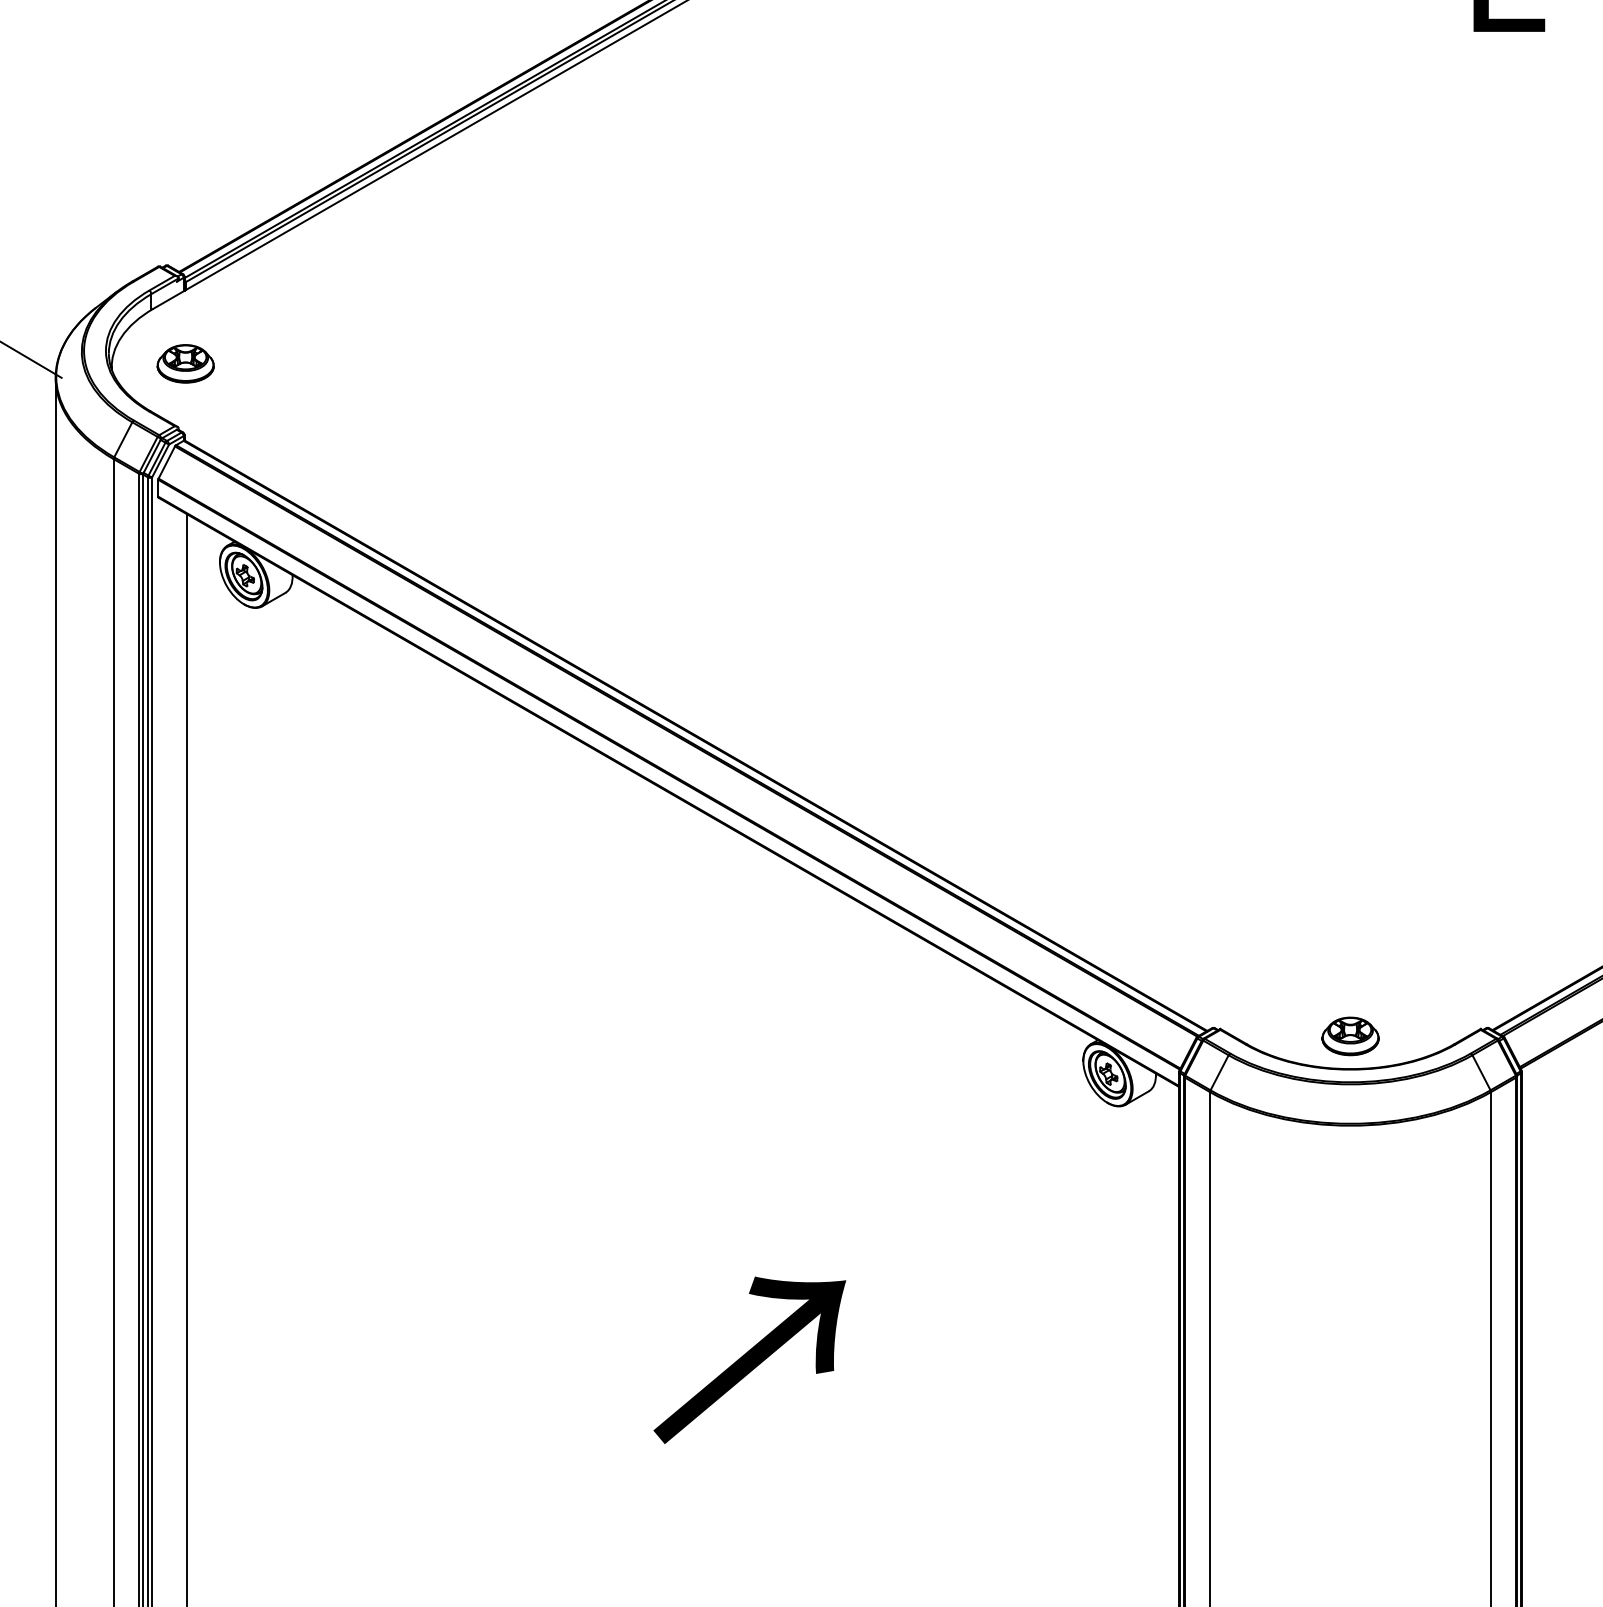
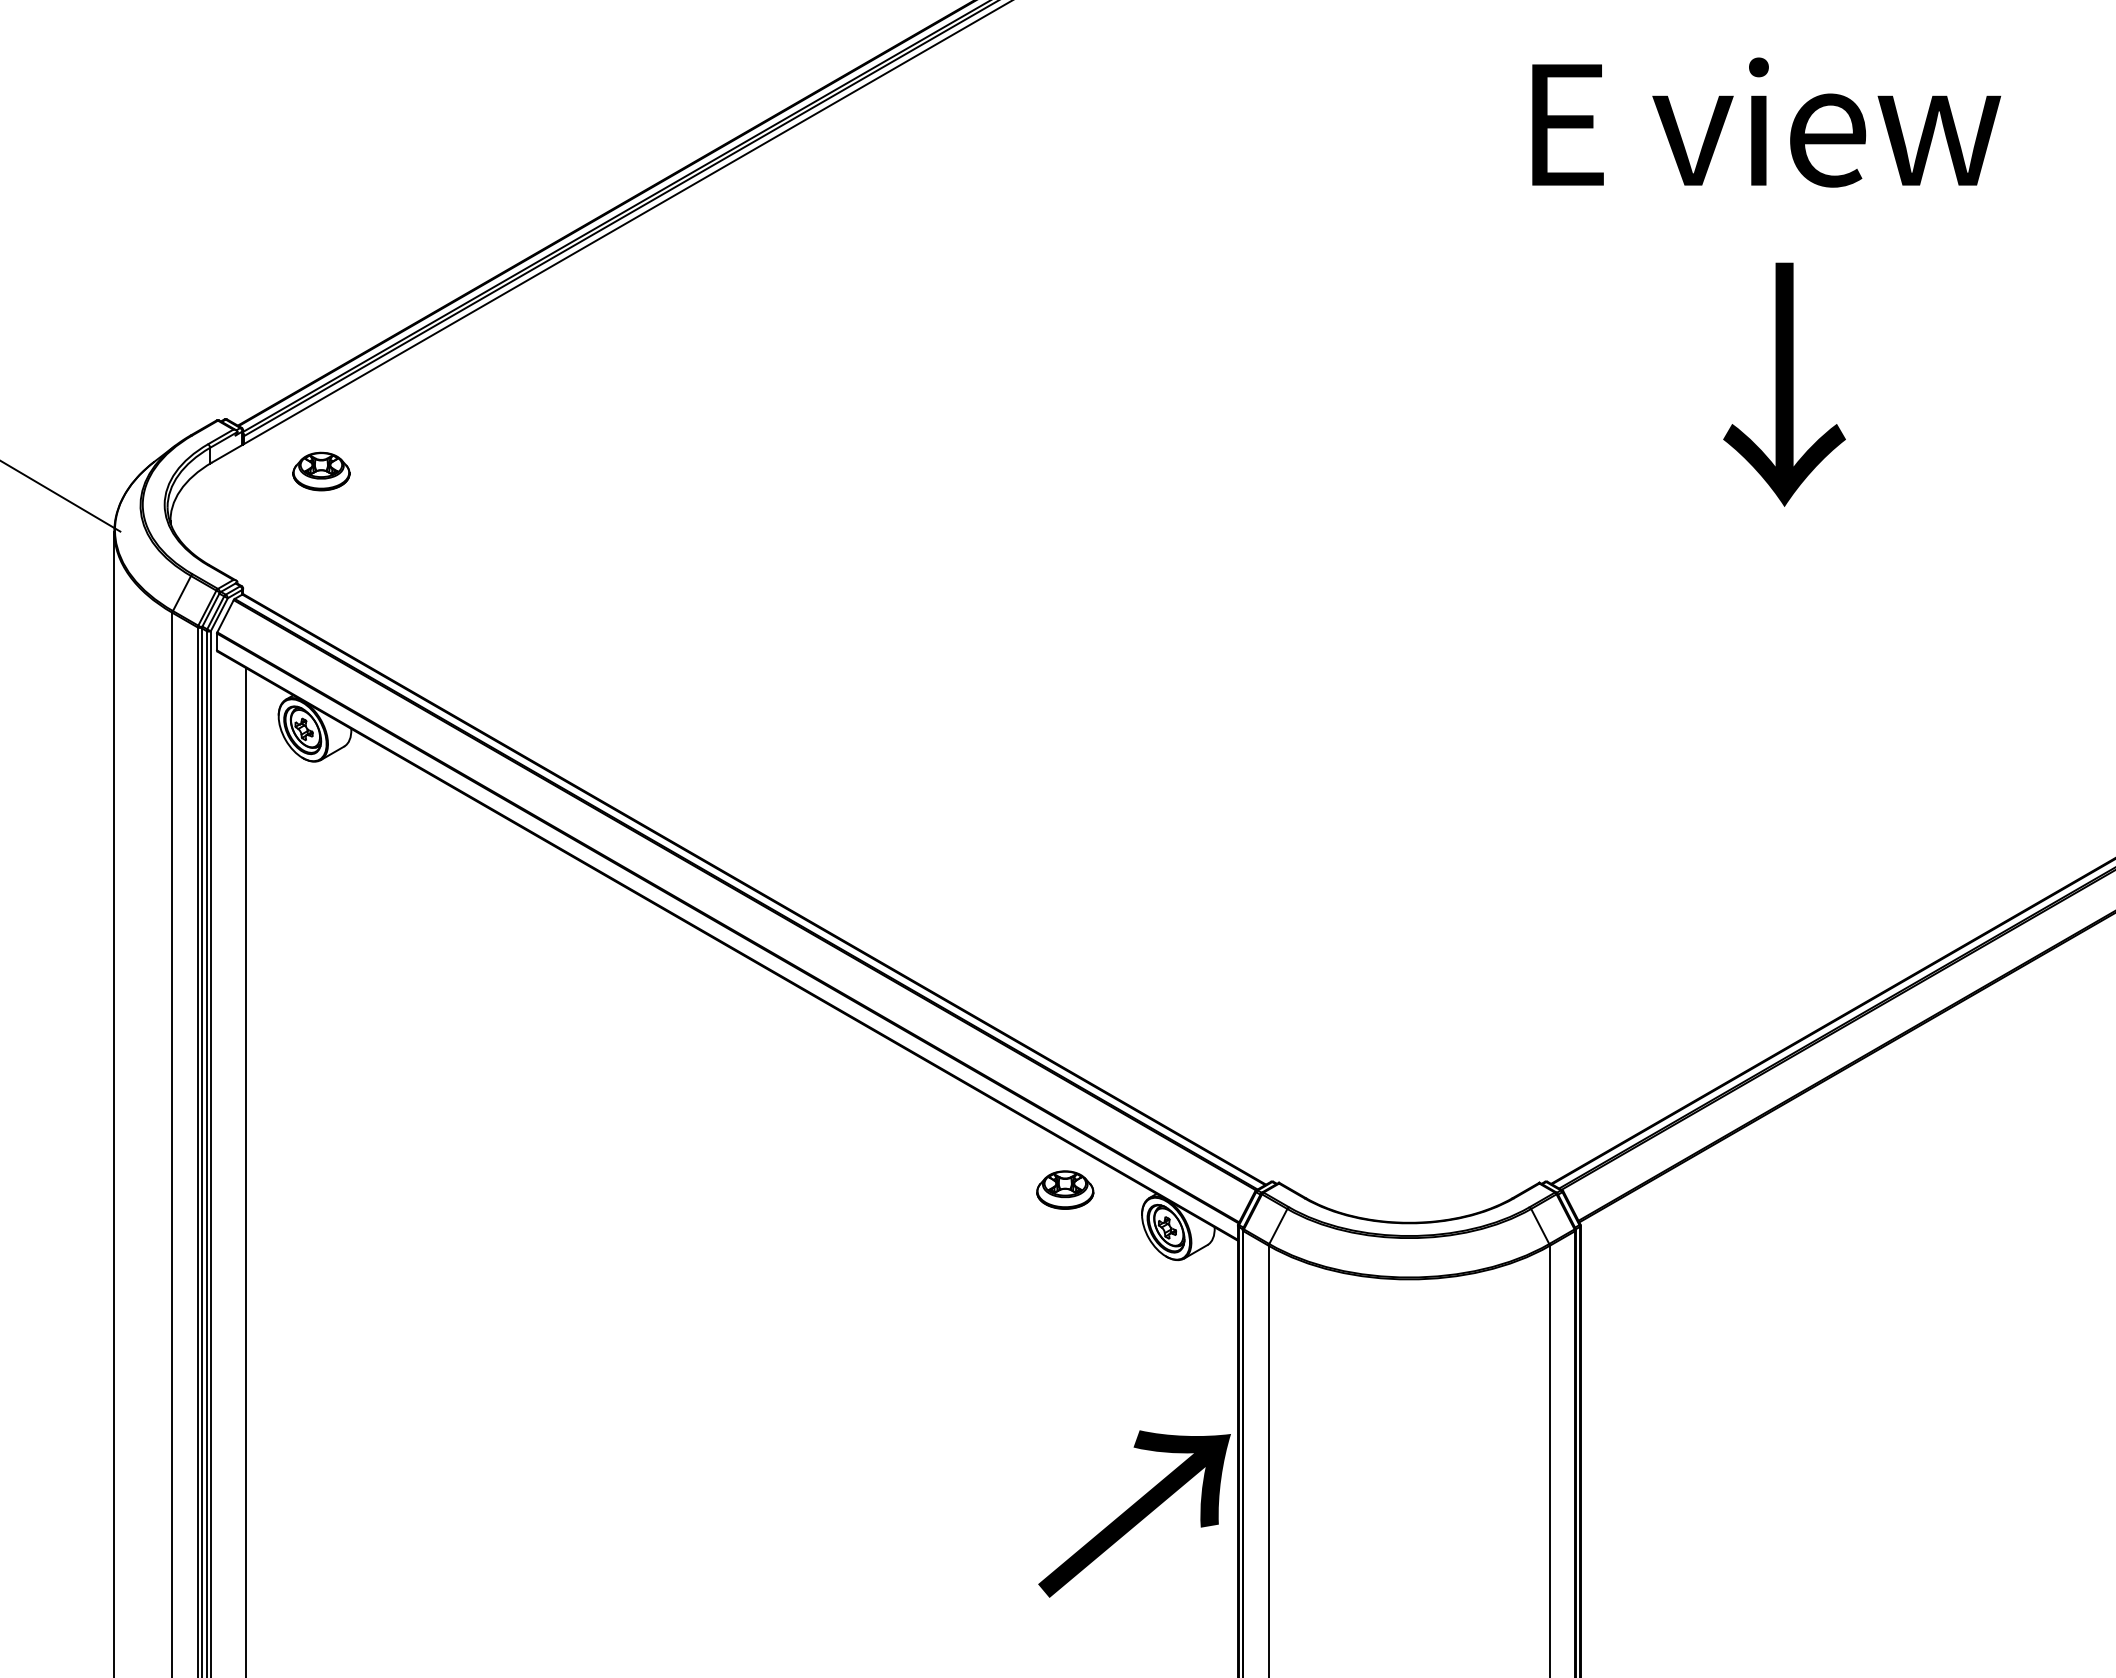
part: (185, 363) -> (321, 471), moved
part: (1350, 1035) -> (1065, 1189), moved
text: (749, 1359) -> (1134, 1513), moved

